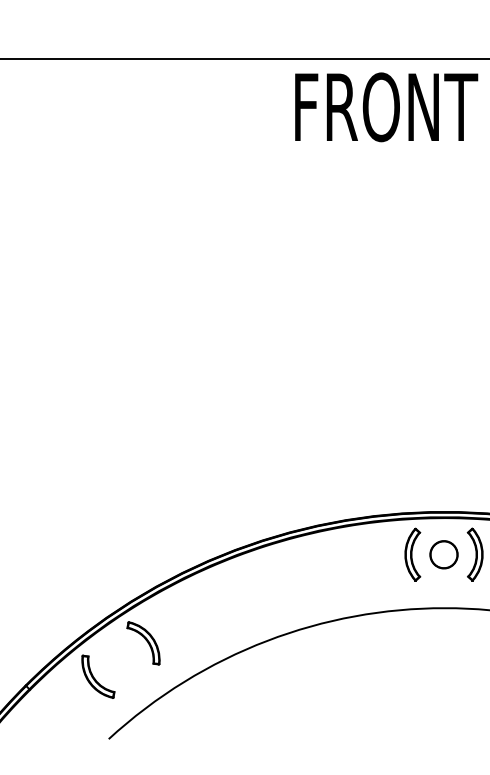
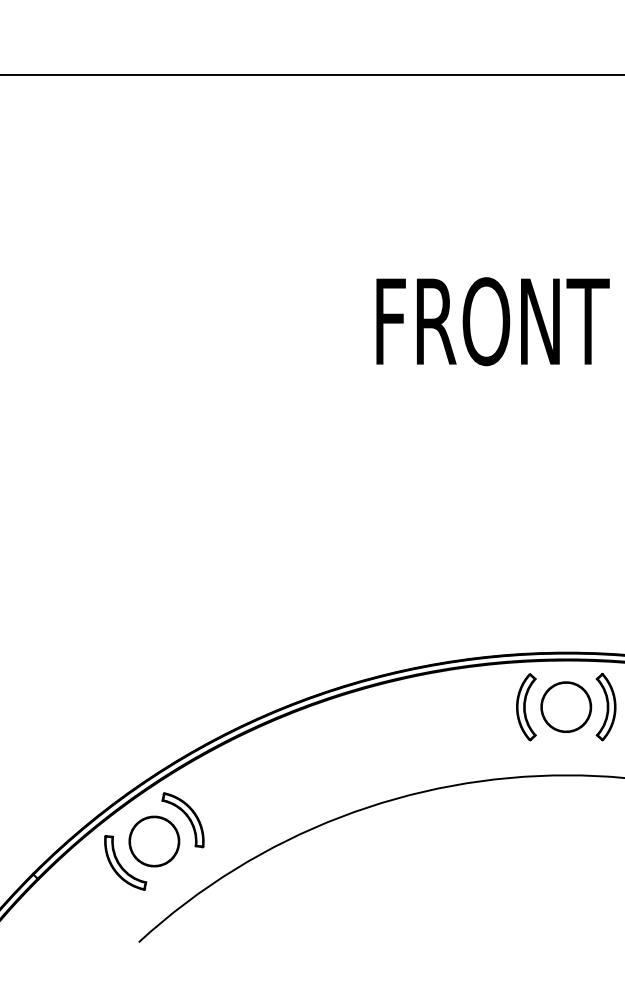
text: (386, 107) -> (492, 321), moved
part: (443, 554) -> (565, 706), size x1.43
part: (120, 659) -> (153, 840), added

